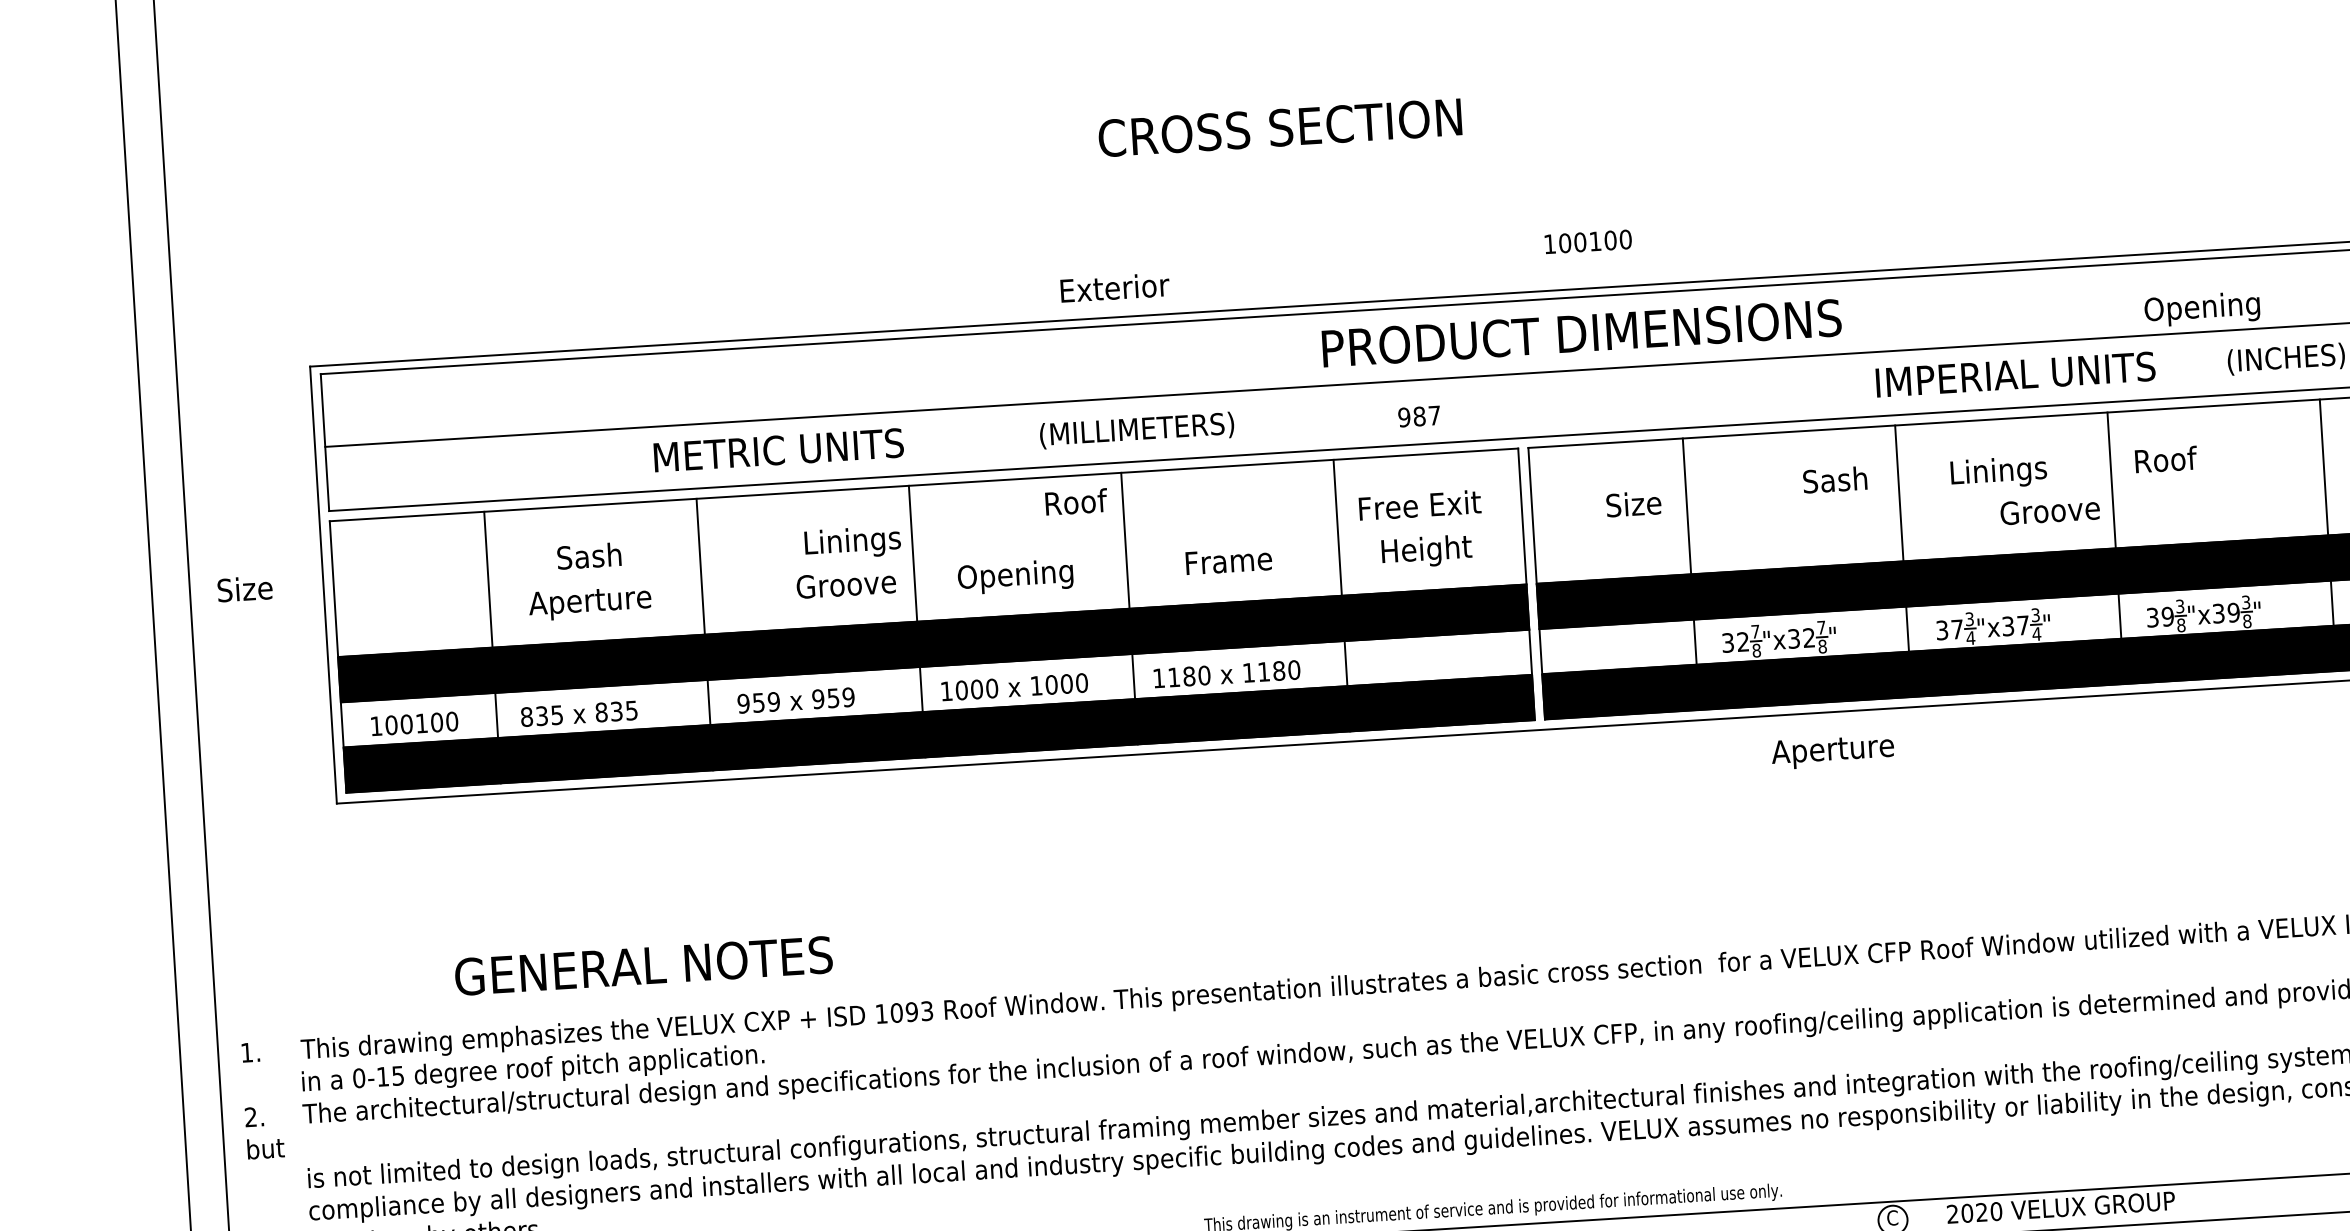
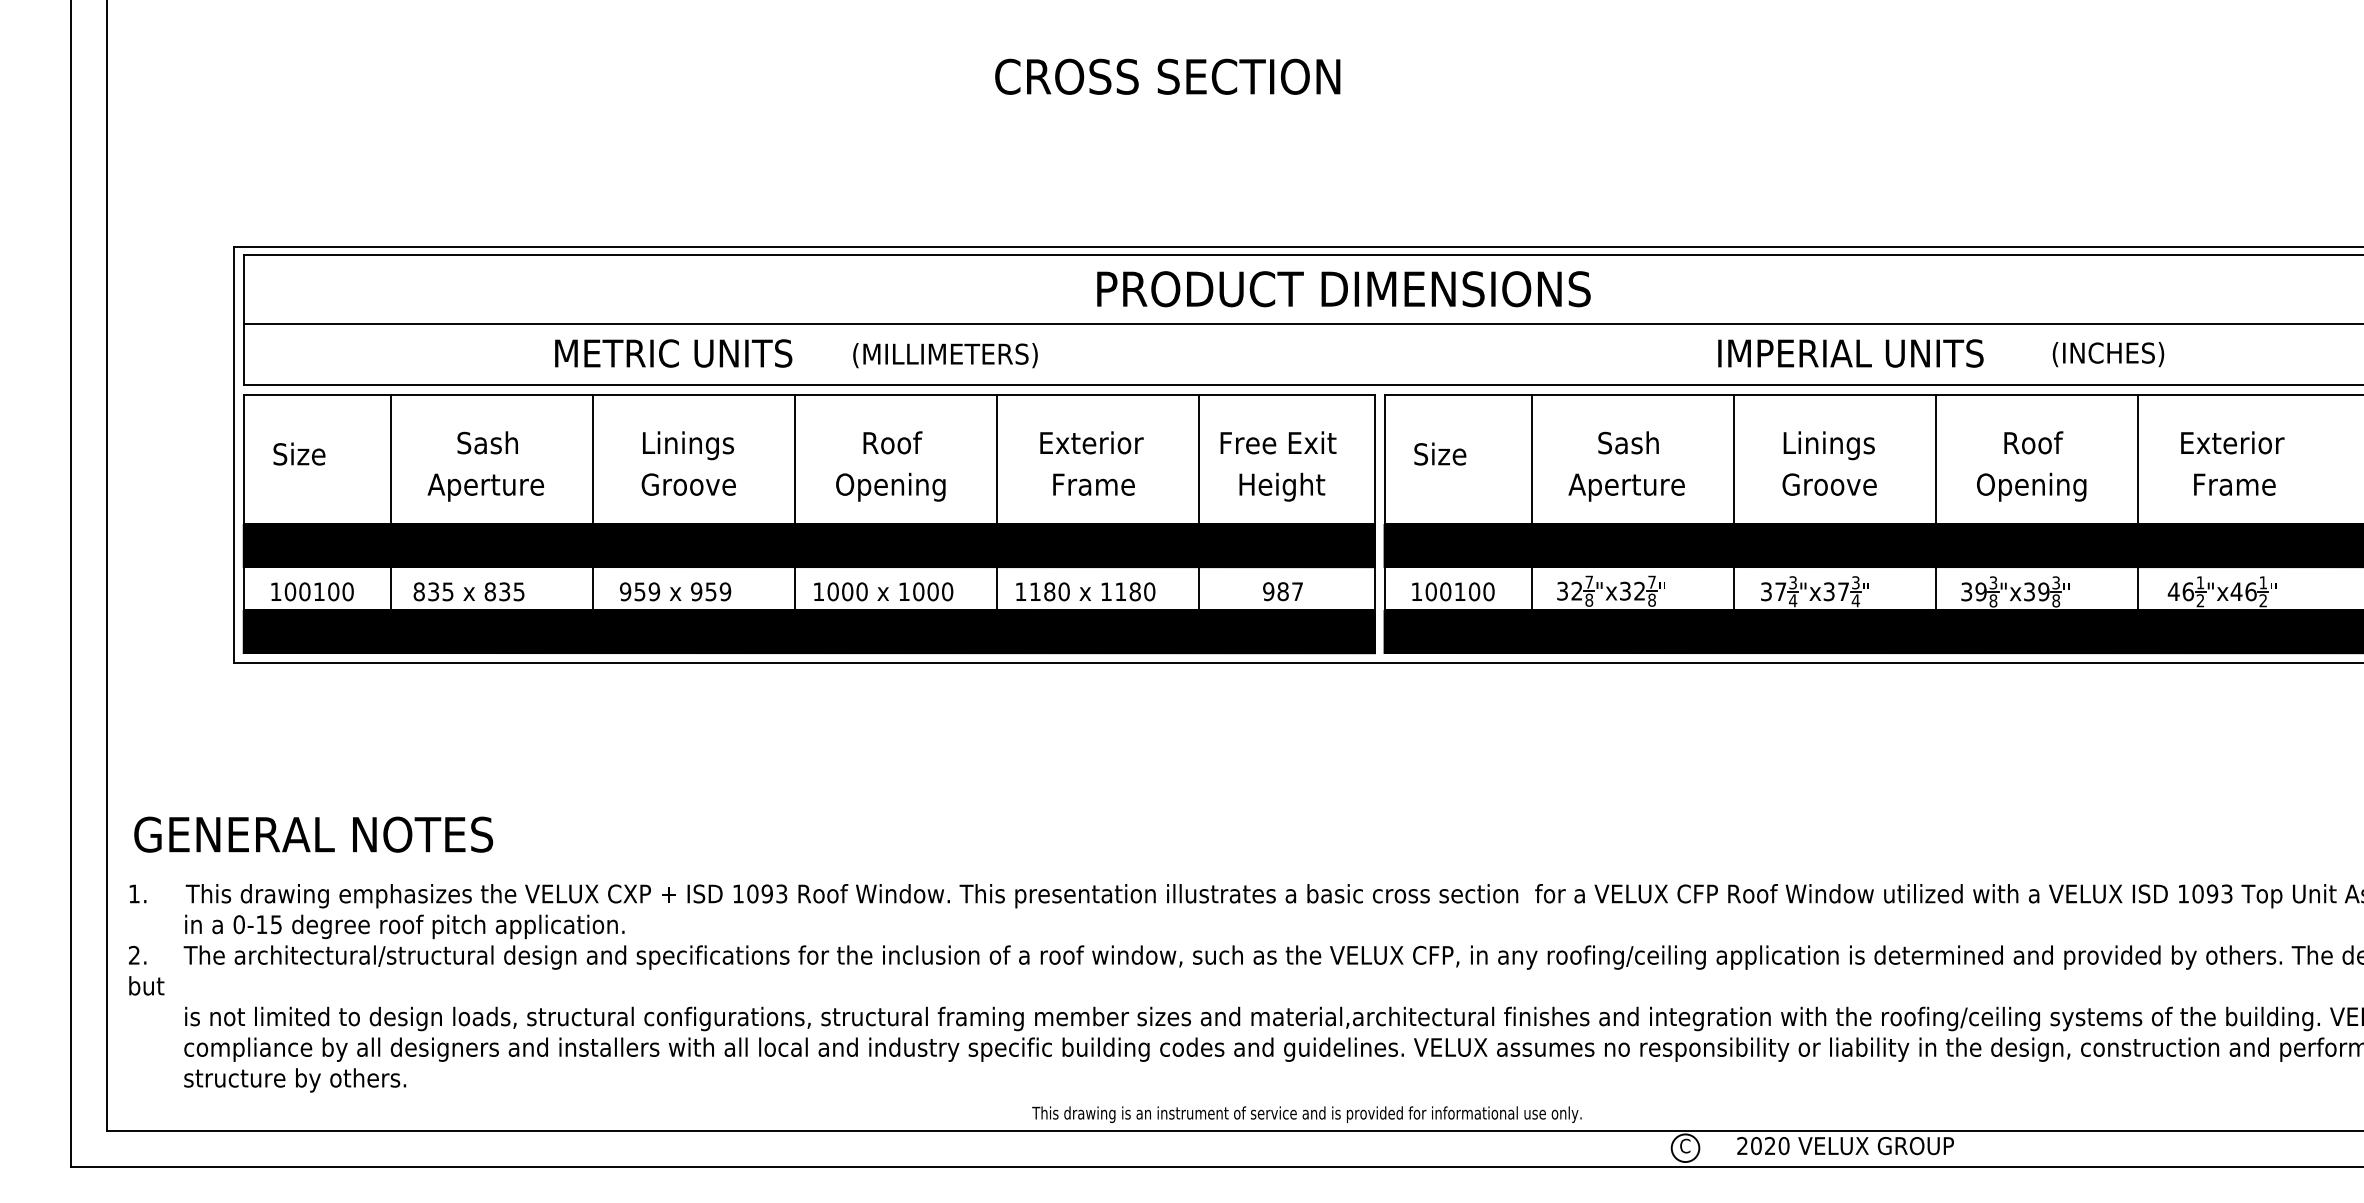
text: (1588, 241) -> (1453, 591), moved
text: (1114, 287) -> (1091, 442), moved
text: (2202, 308) -> (2031, 486), moved
text: (1581, 333) -> (1343, 289), moved
text: (1418, 416) -> (1282, 591), moved
text: (1137, 430) -> (945, 355), moved
text: (2165, 459) -> (2033, 442), moved
text: (1835, 479) -> (1628, 442), moved
text: (1076, 501) -> (892, 442), moved
text: (1634, 503) -> (1440, 453), moved
text: (2049, 510) -> (1829, 484), moved
text: (852, 542) -> (688, 445), moved
text: (845, 584) -> (688, 484), moved
text: (245, 588) -> (299, 453), moved
text: (1832, 751) -> (1626, 487), moved
text: (643, 965) -> (313, 834), moved

